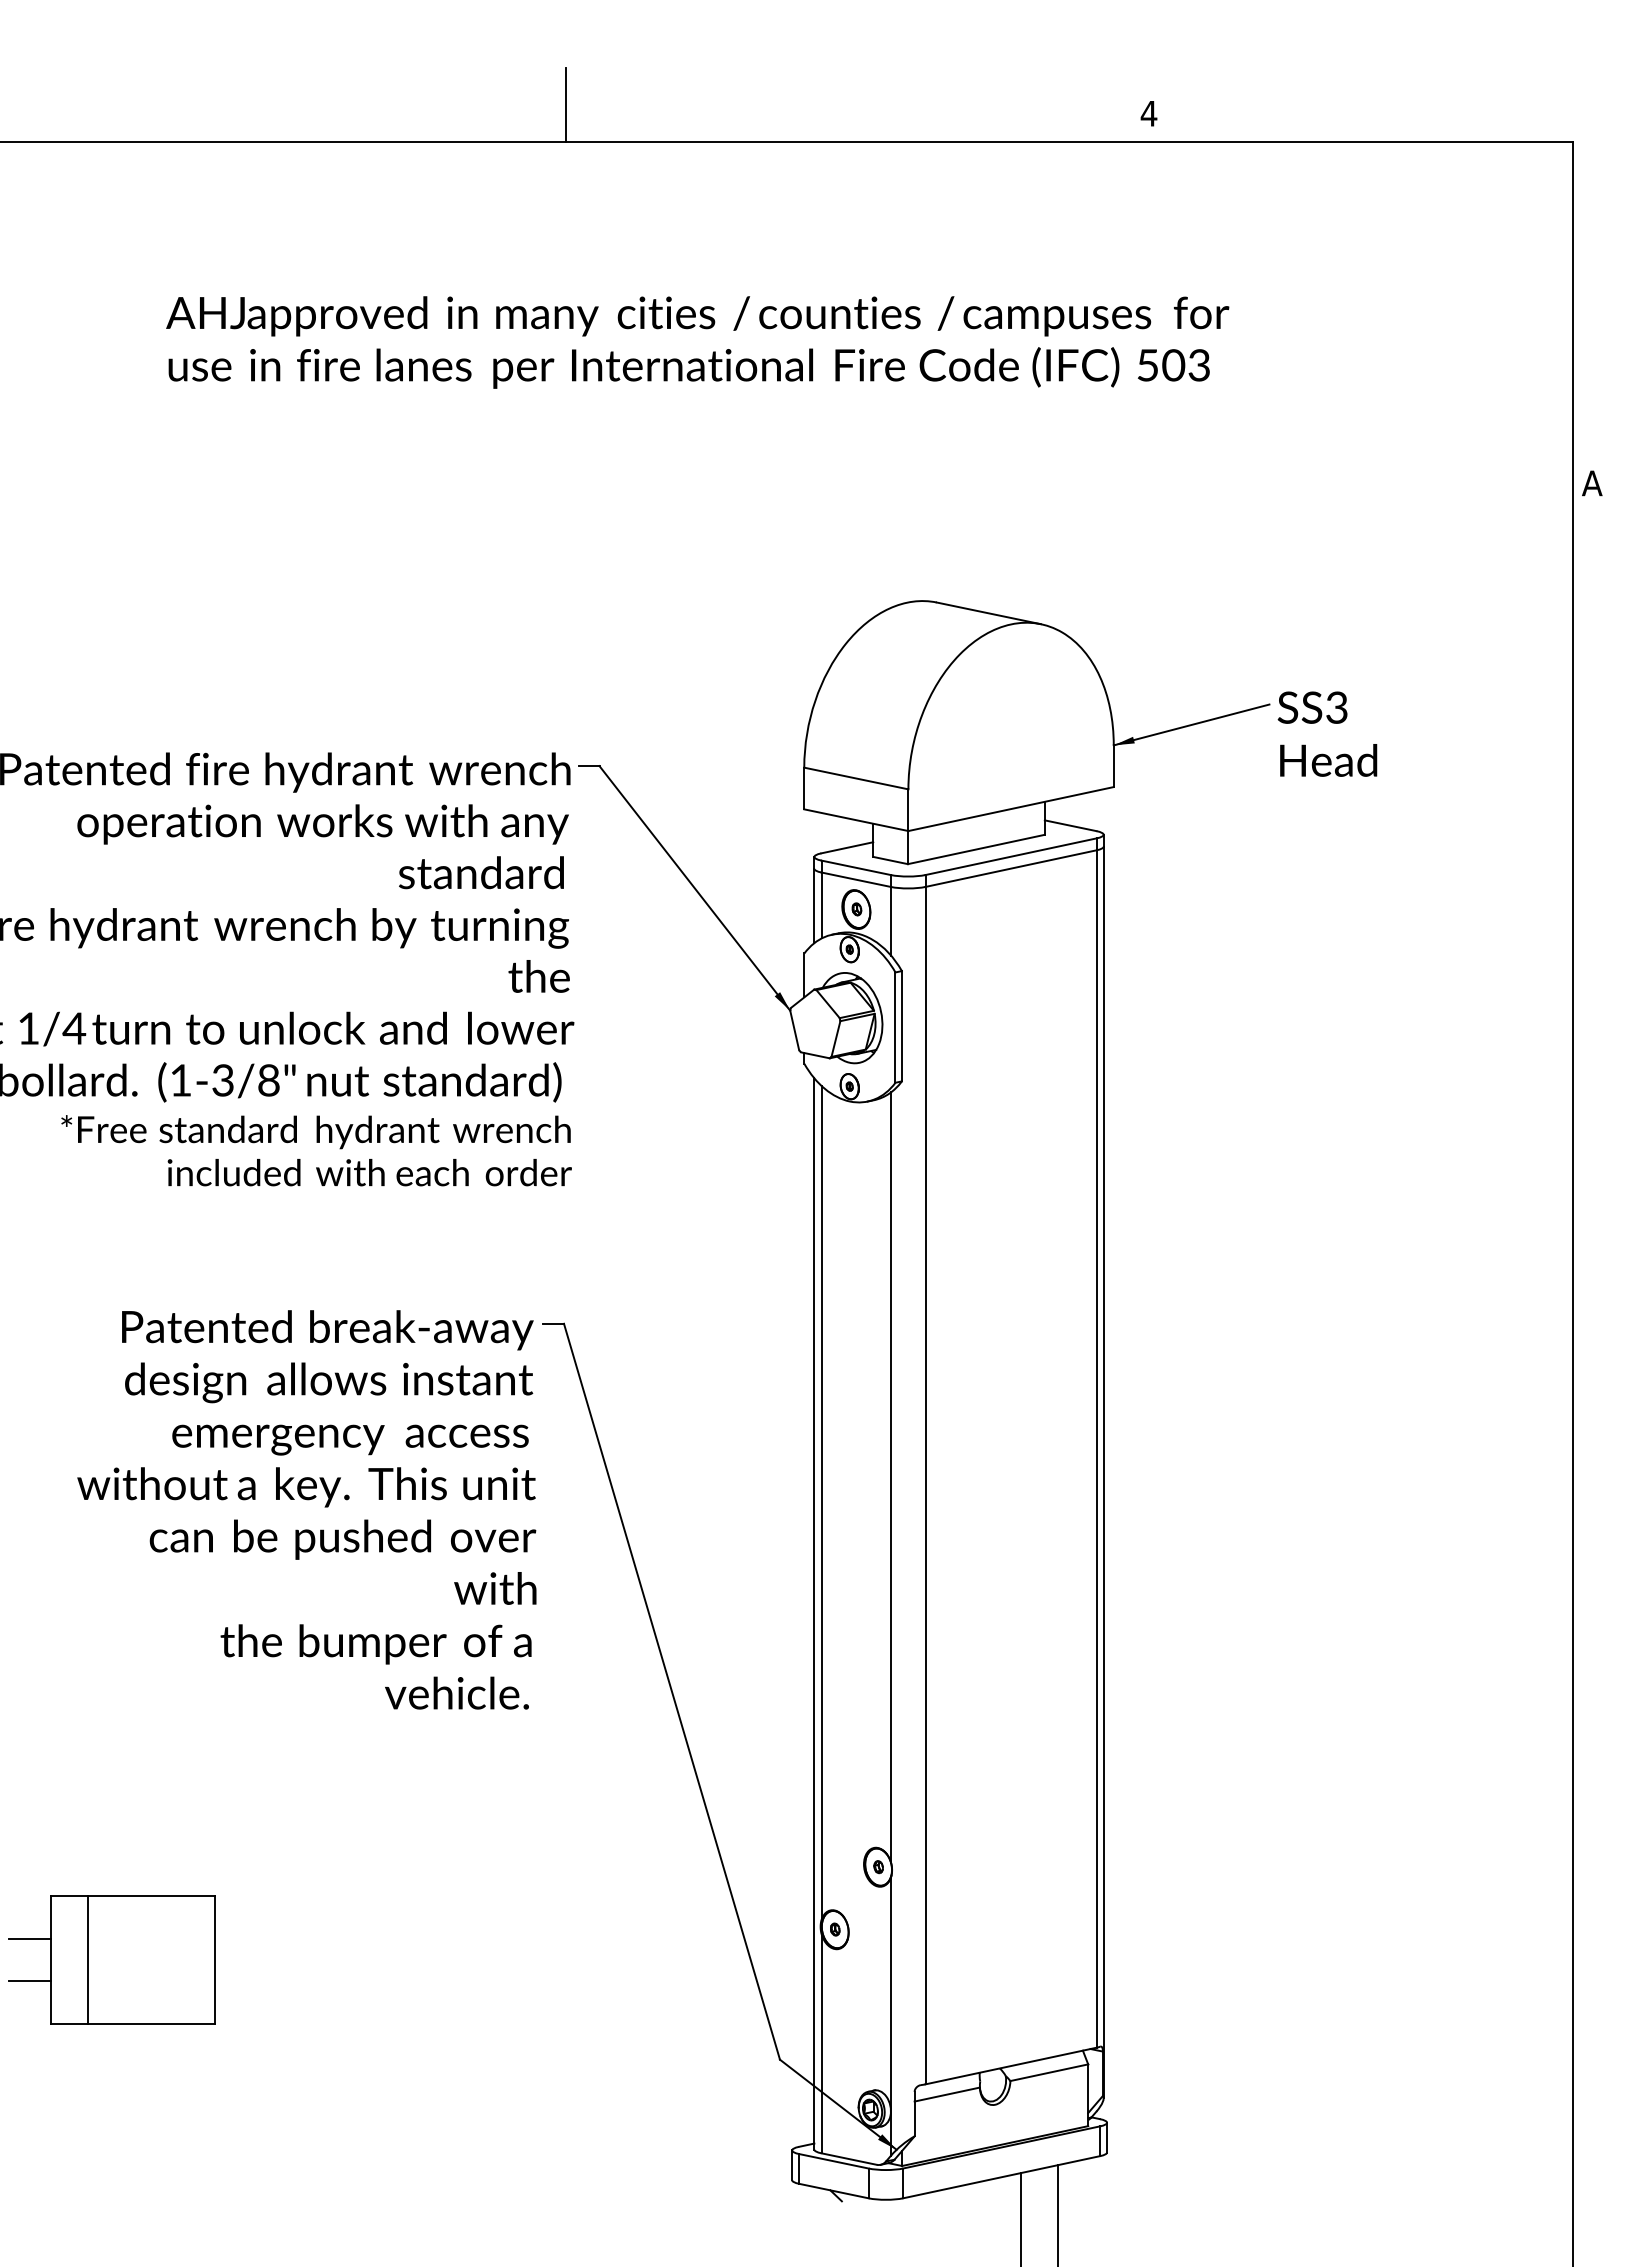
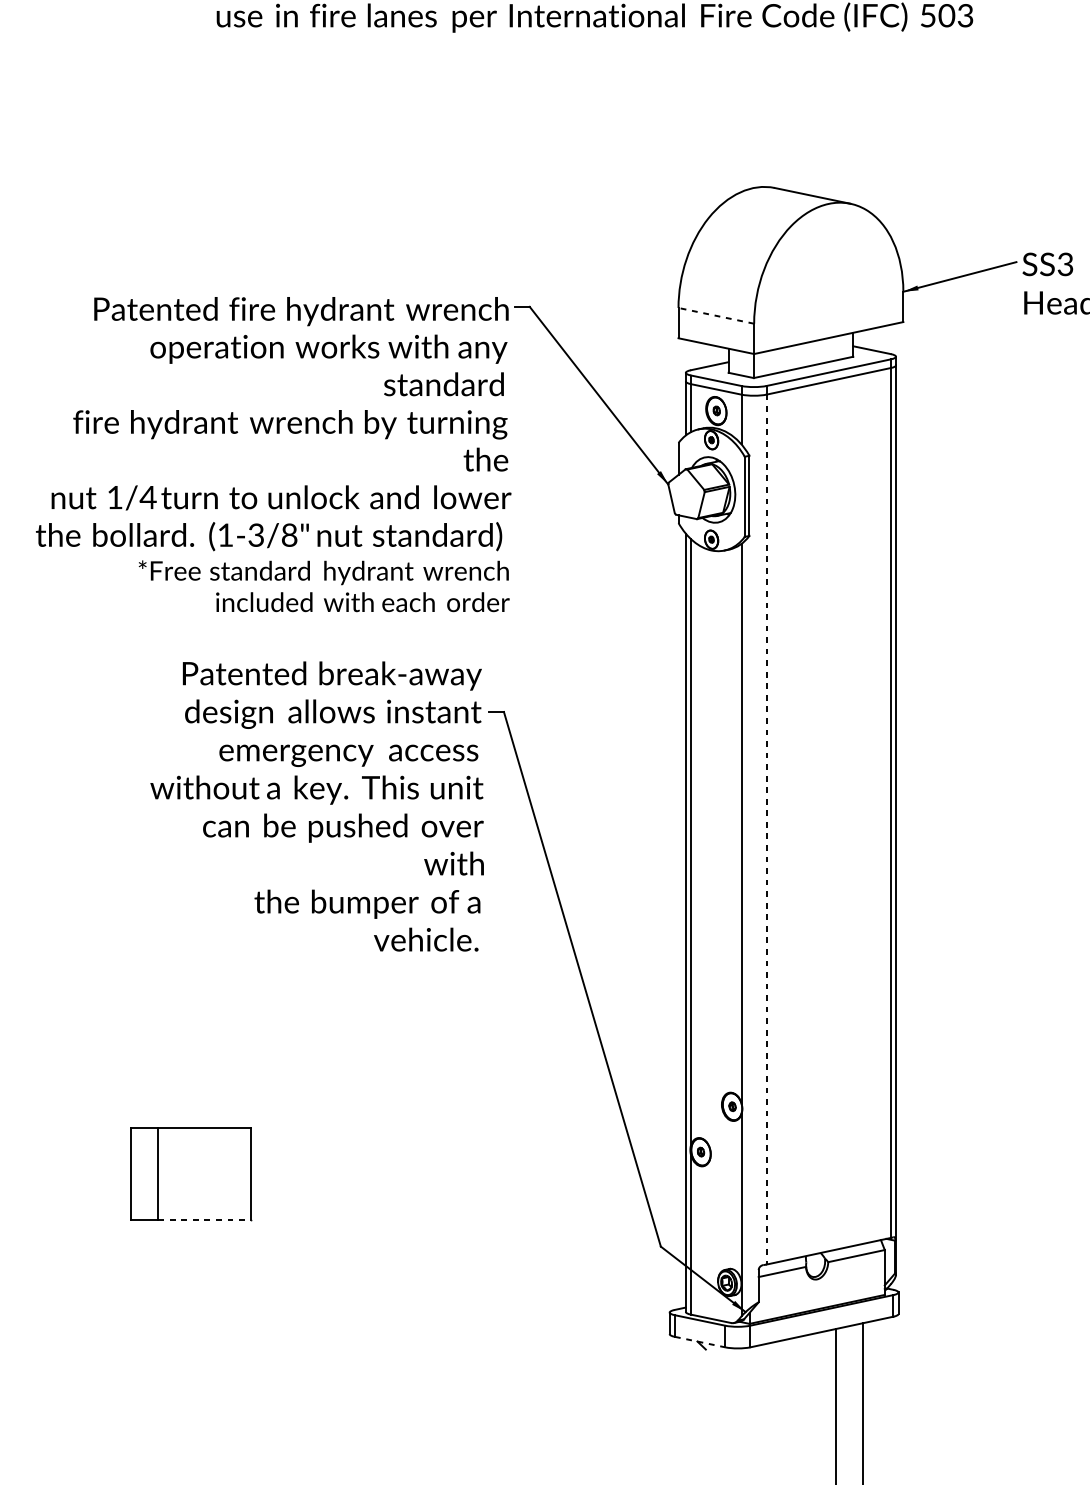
line: (855, 778) -> (715, 315), solid -> dashed
line: (925, 1485) -> (766, 829), solid -> dashed
text: (306, 1509) -> (316, 806), moved
line: (29, 1938) -> (115, 1158), removed
line: (29, 1981) -> (115, 1189), removed
line: (151, 2023) -> (204, 1220), solid -> dashed
line: (834, 2191) -> (700, 1342), solid -> dashed

